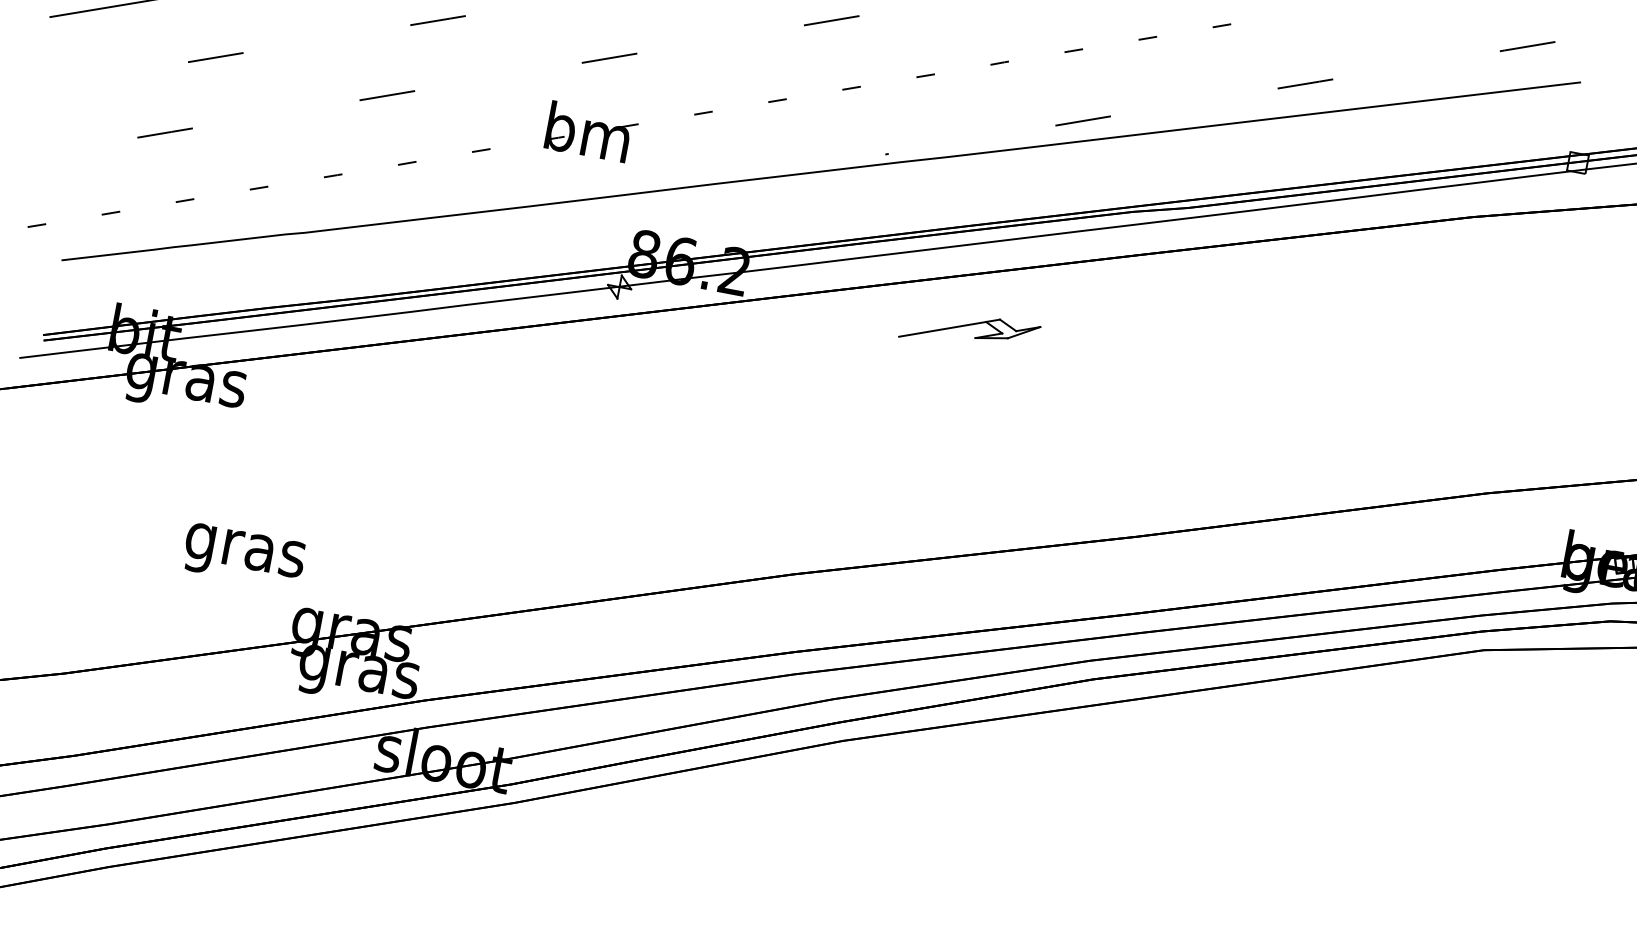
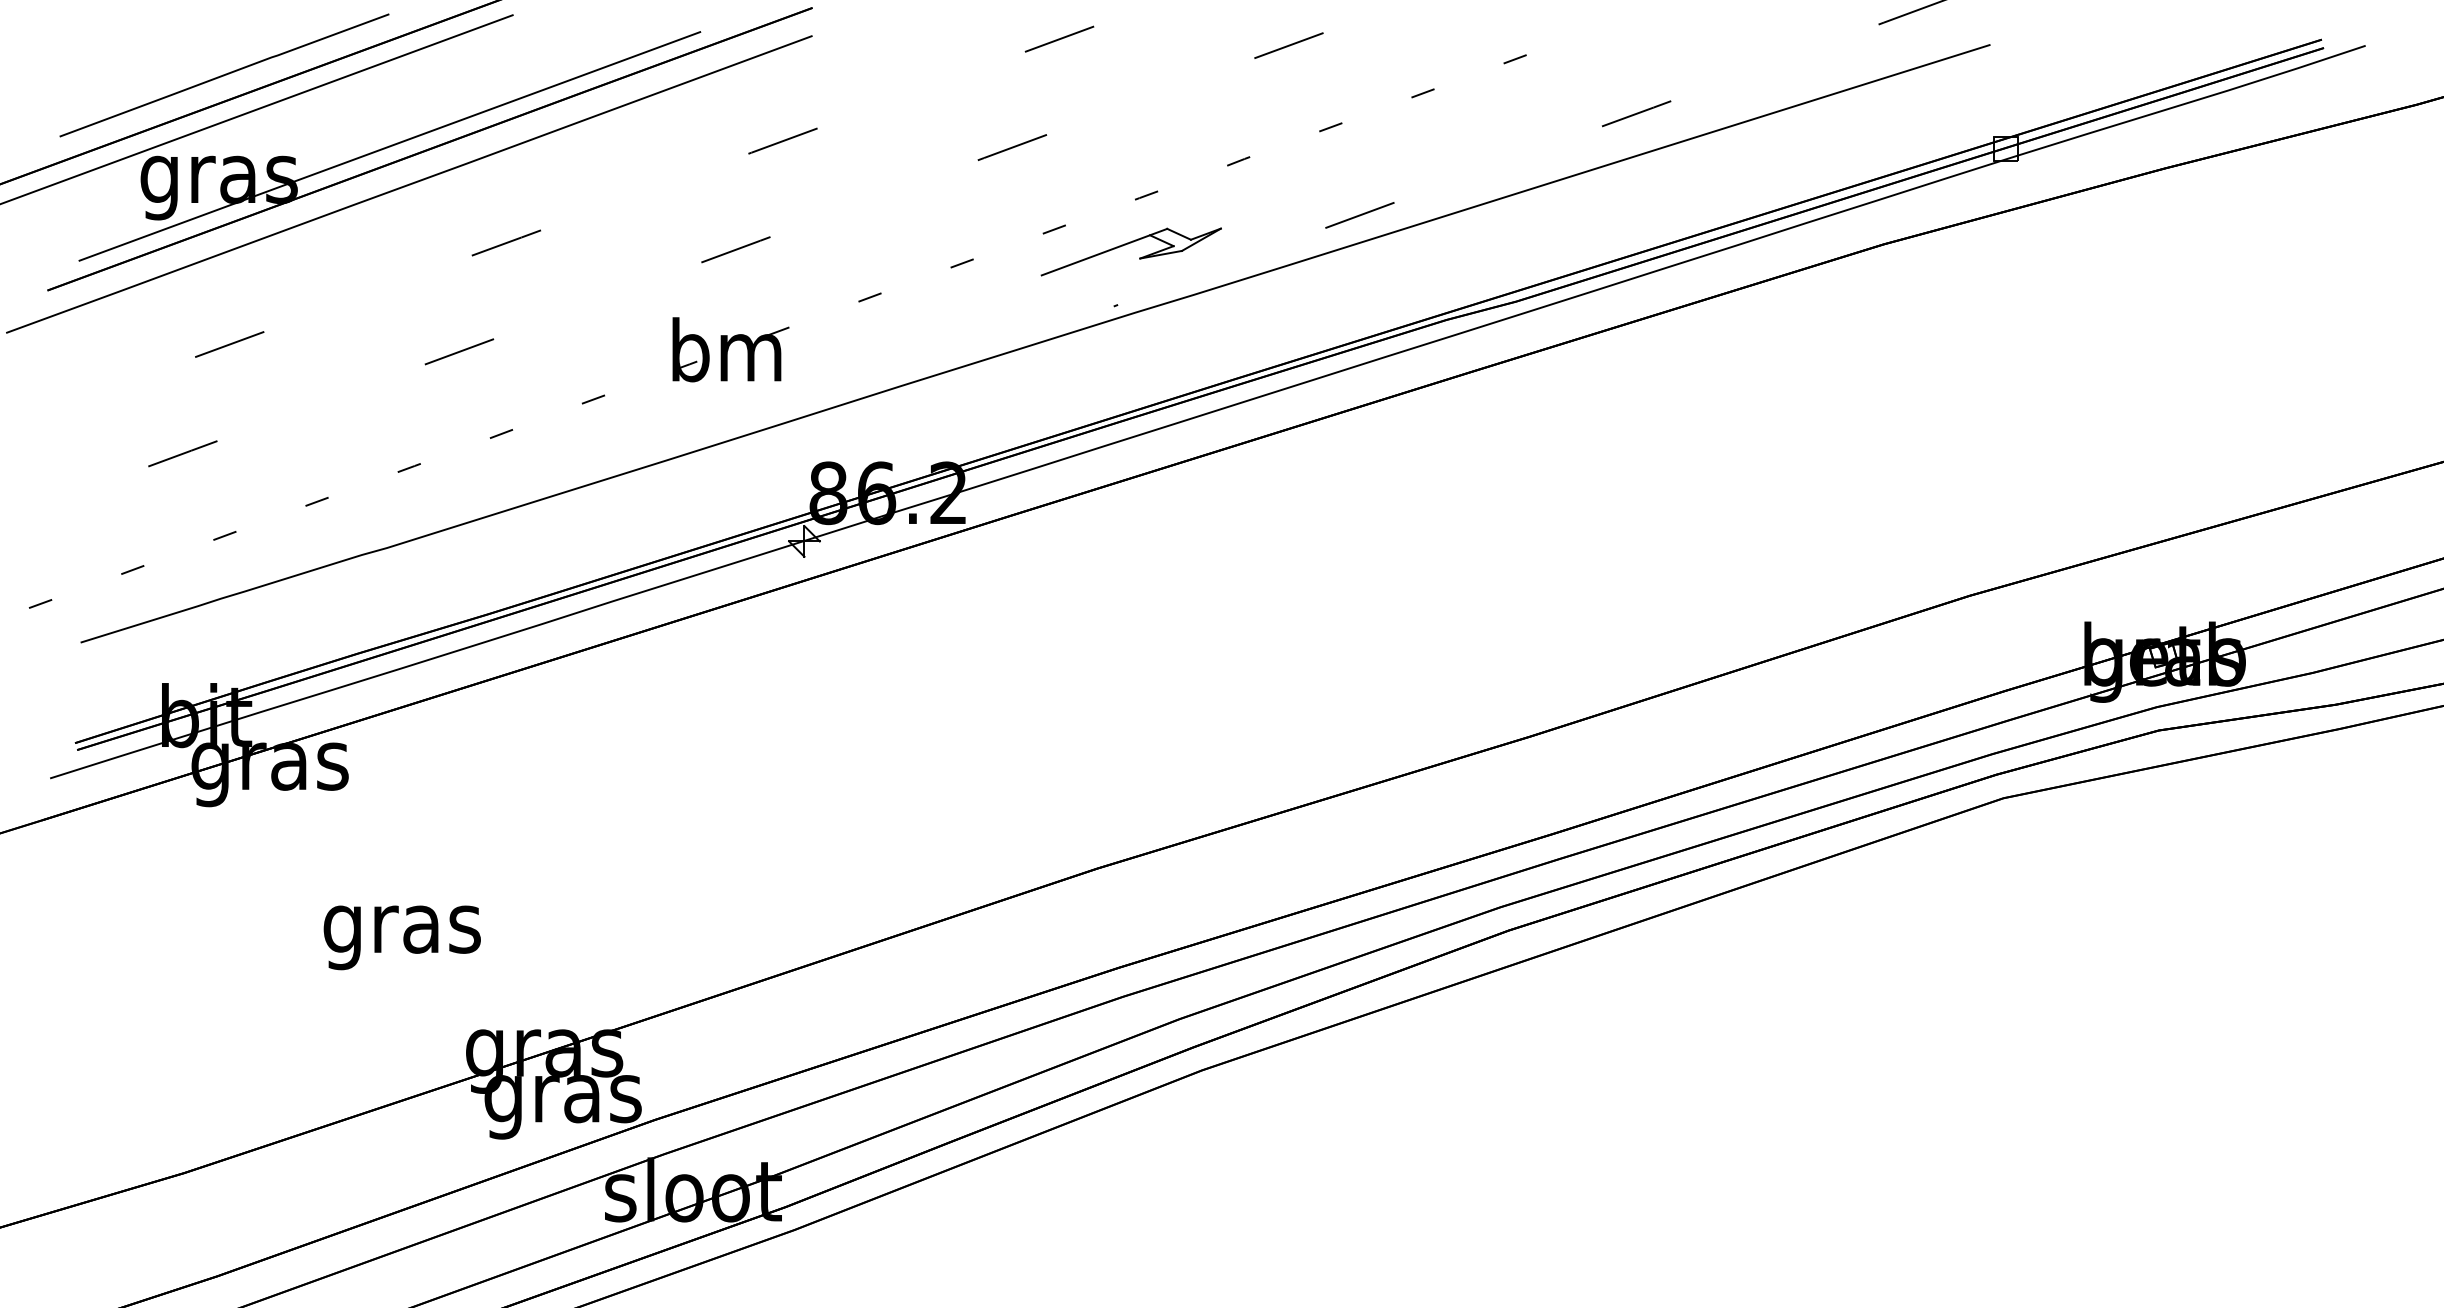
part: (968, 325) -> (1128, 244), moved
text: (243, 556) -> (401, 937), moved

